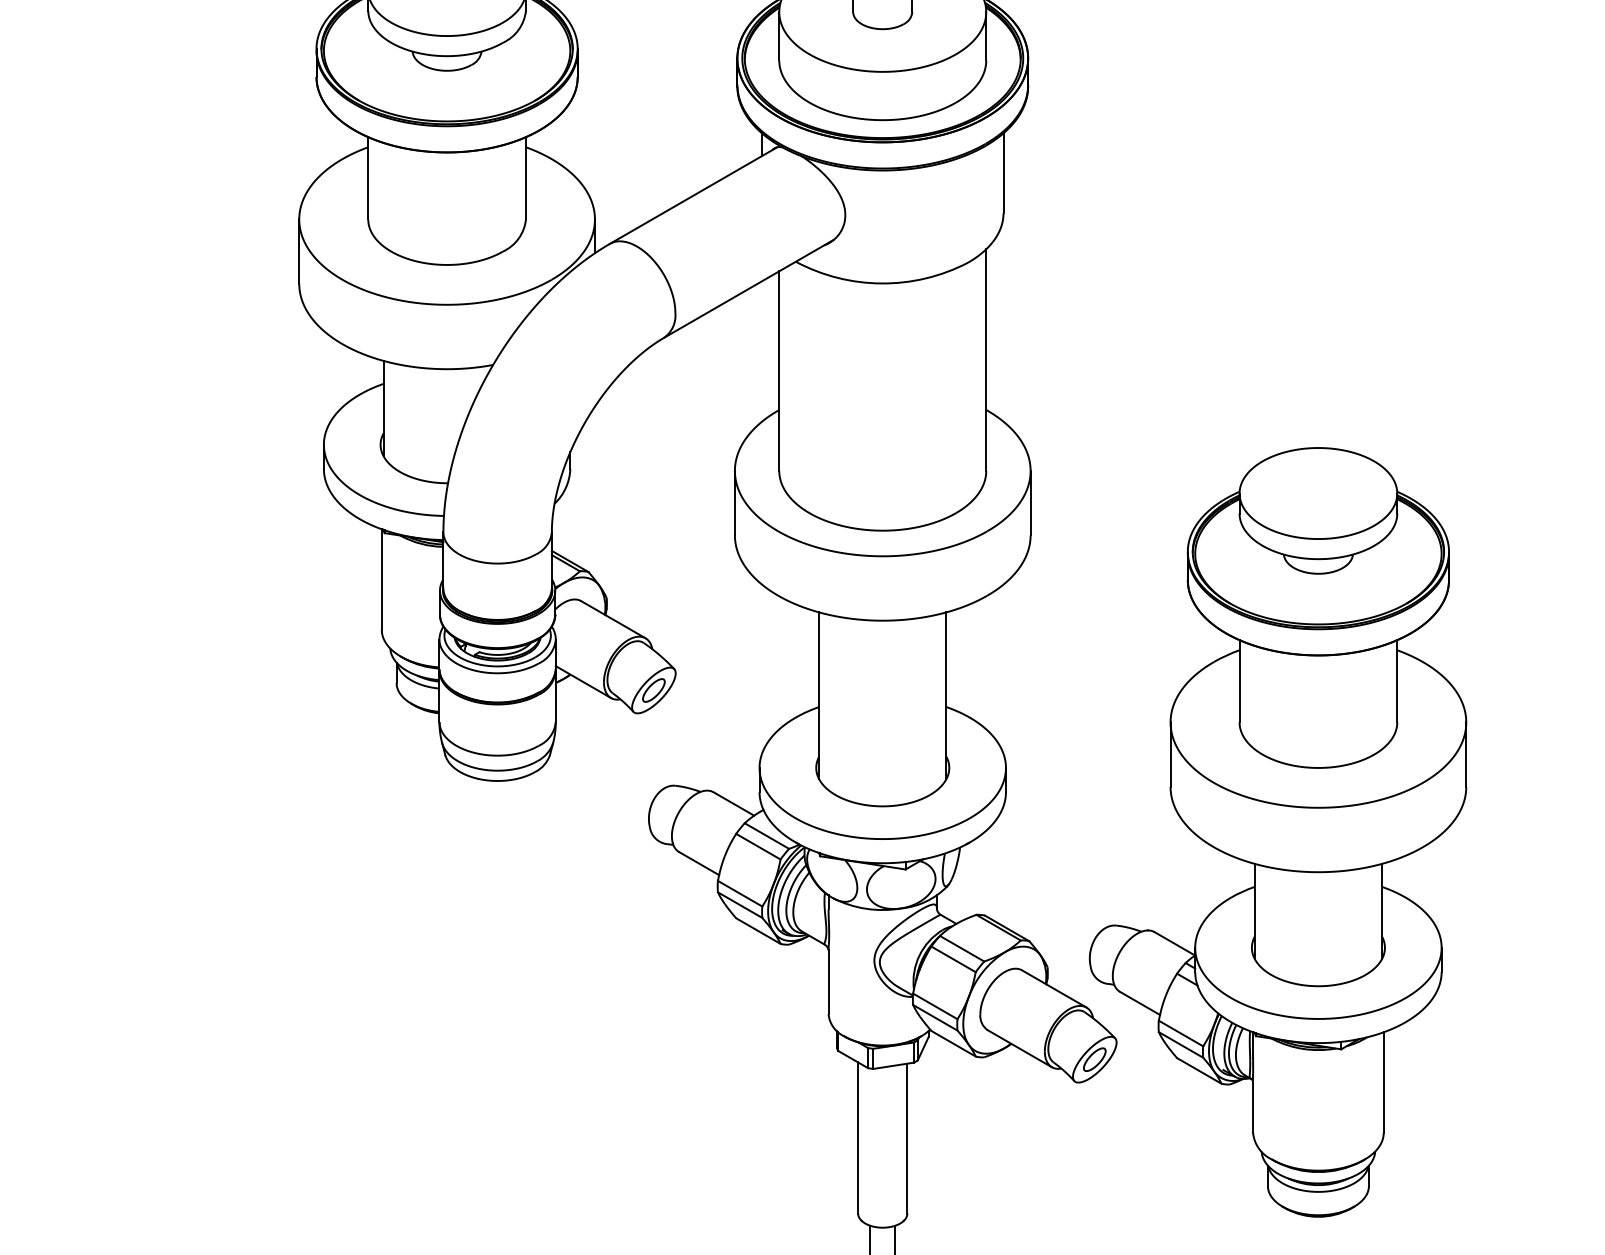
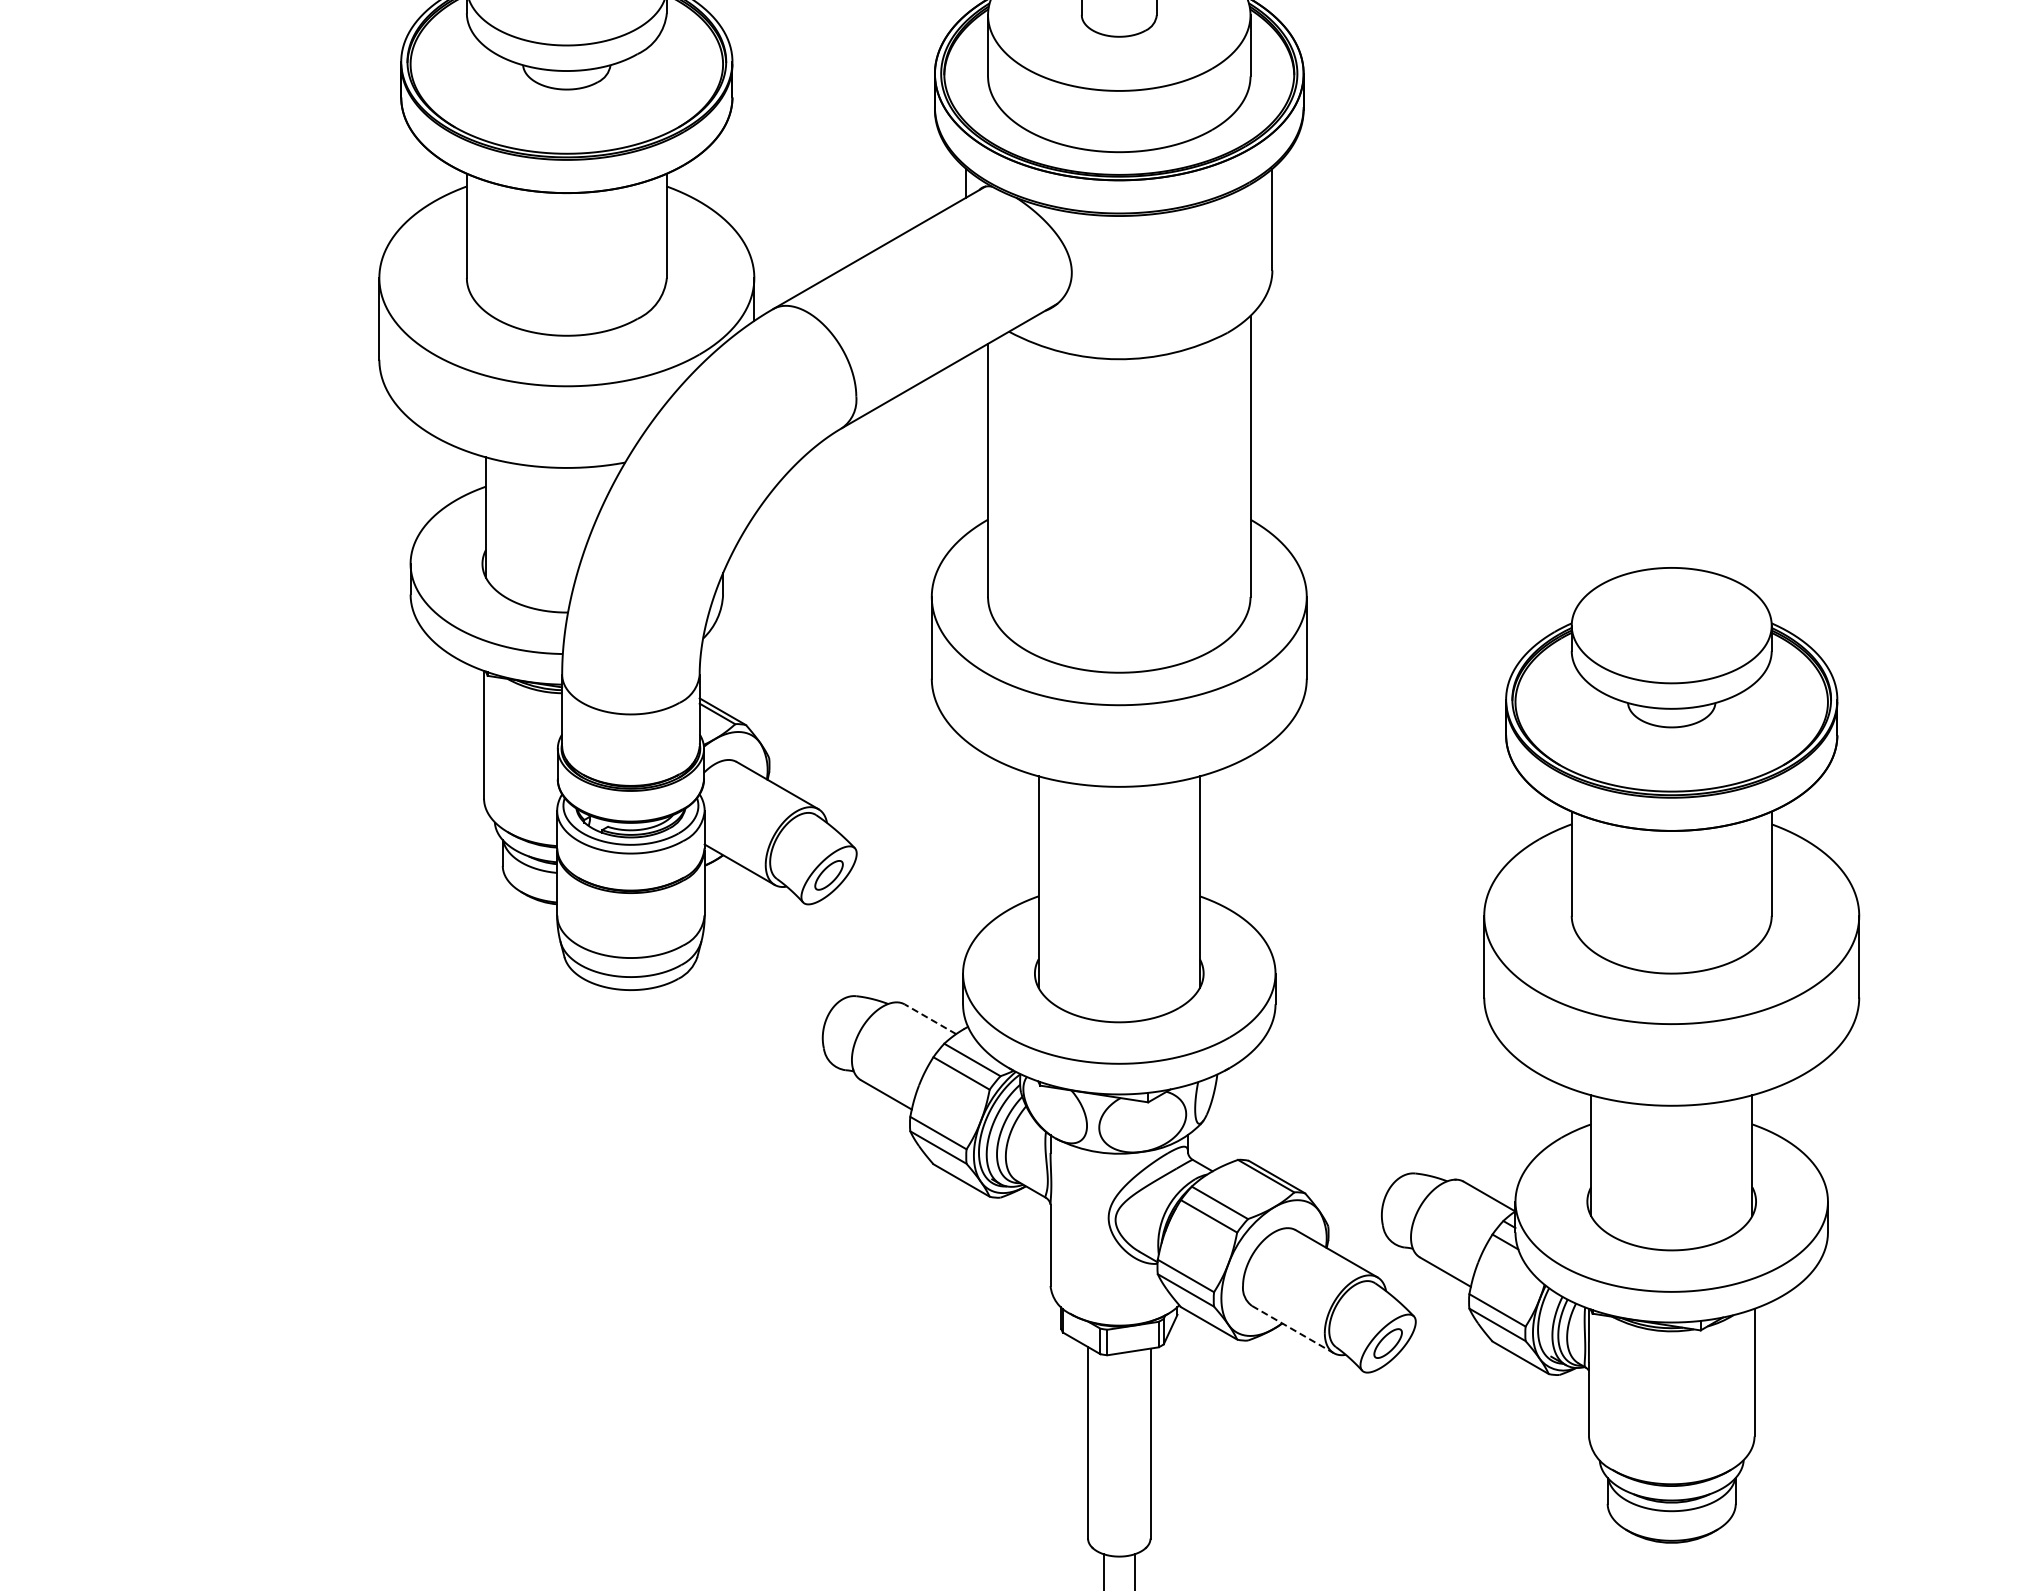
line: (733, 804) -> (930, 1019), solid -> dashed
line: (1020, 1048) -> (1293, 1329), solid -> dashed

